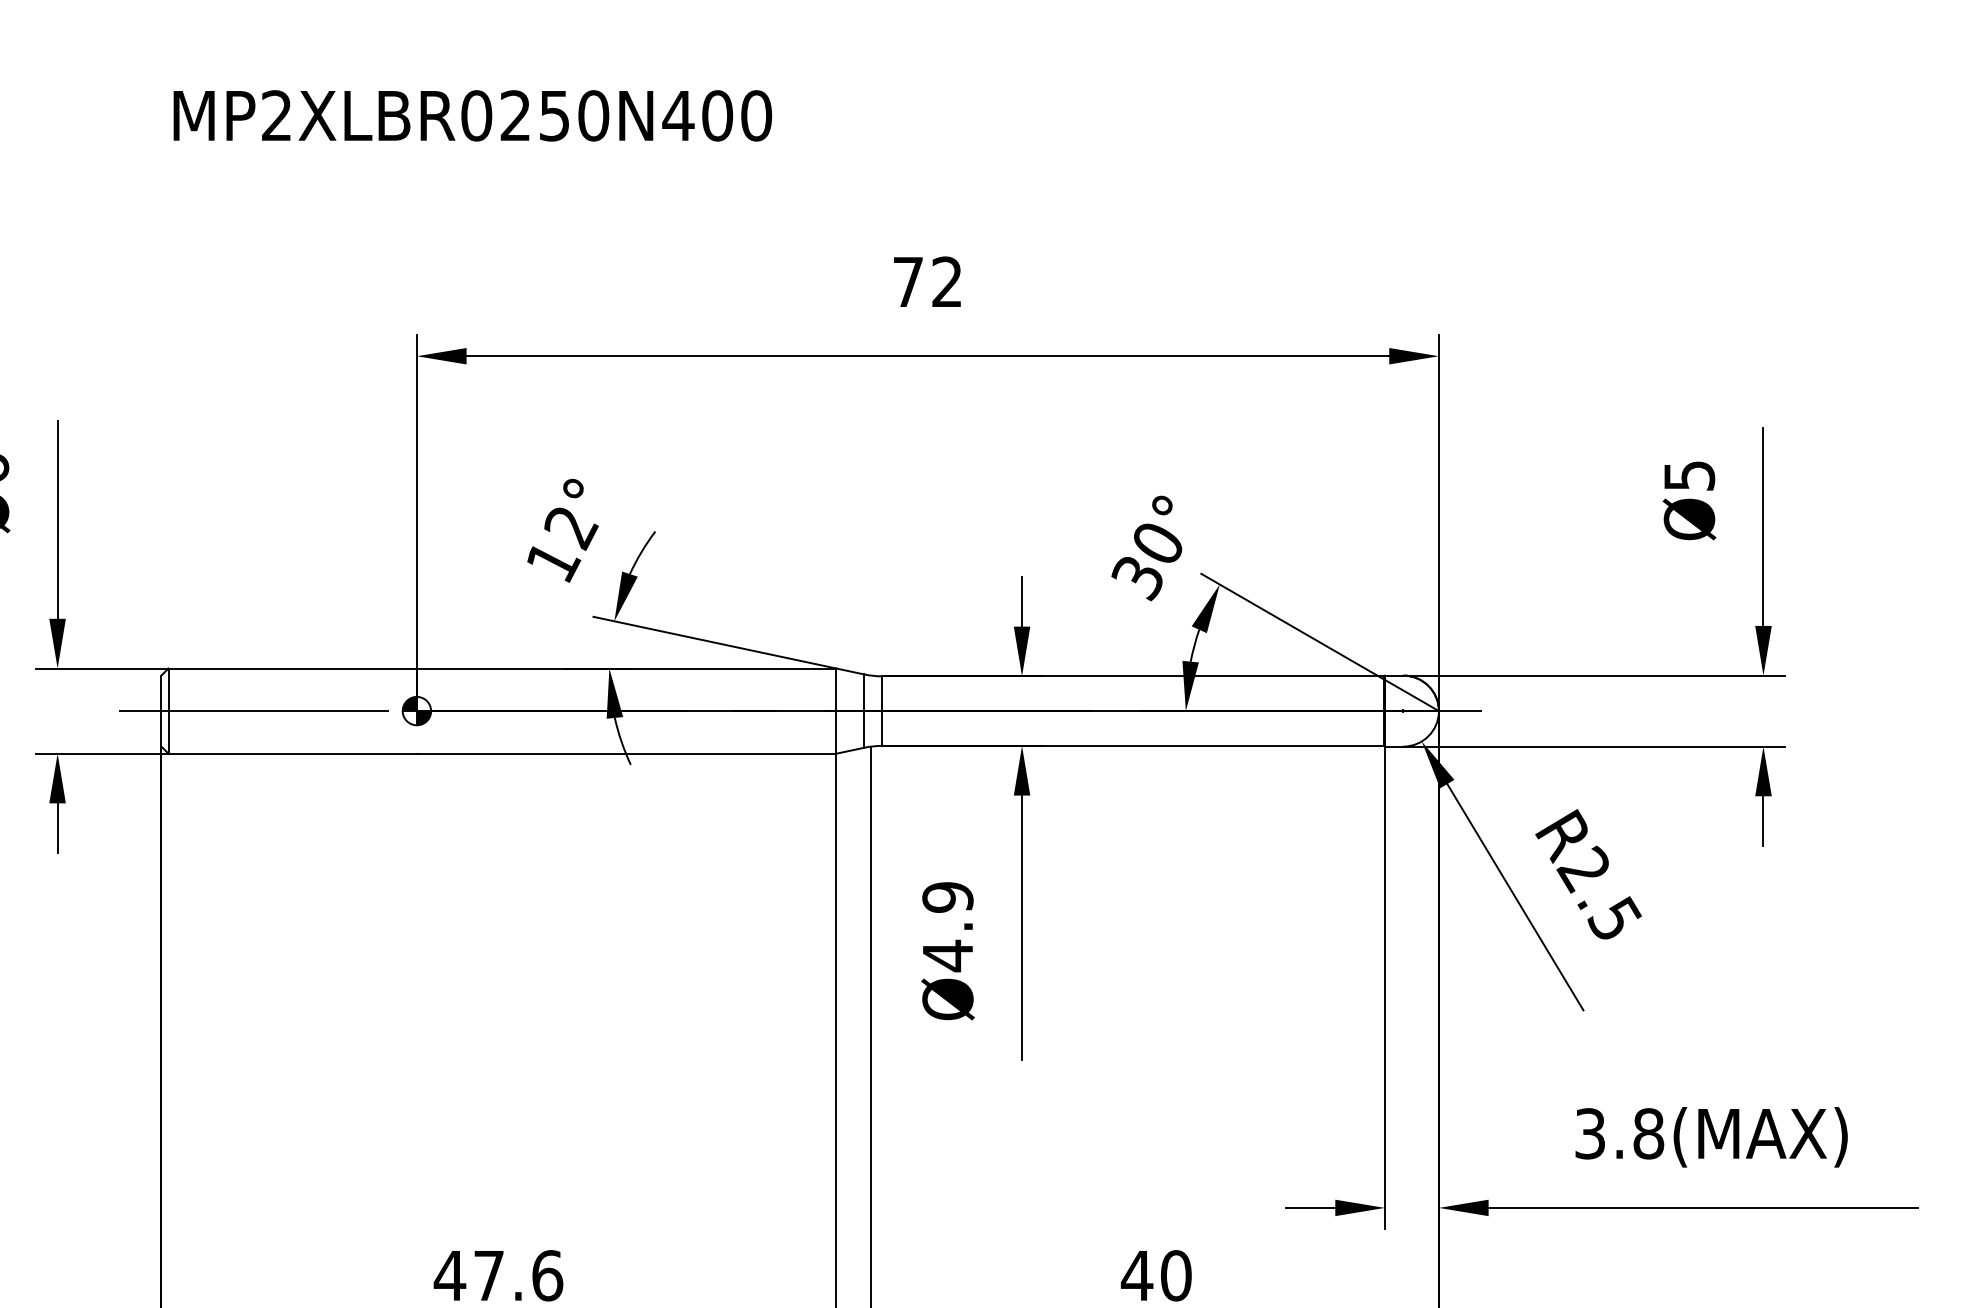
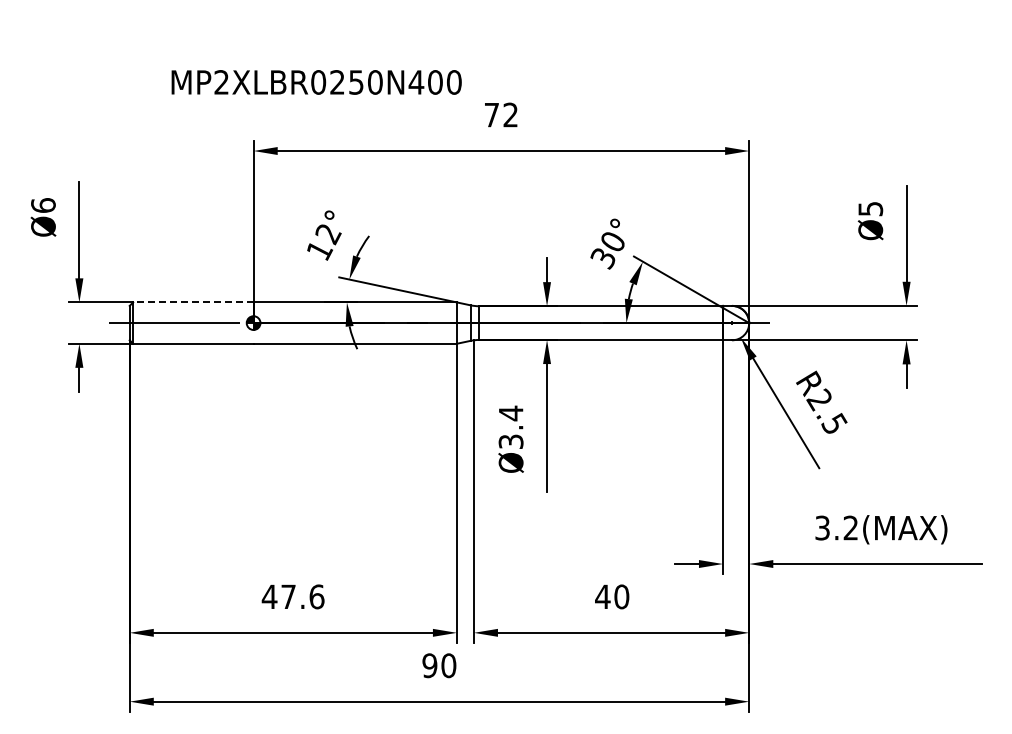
text: (472, 115) -> (316, 82), moved
line: (290, 668) -> (192, 302), solid -> dashed
text: (946, 926) -> (510, 427), Ø4.9 -> Ø3.4
text: (1647, 1132) -> (850, 527), 3.8(MAX) -> 3.2(MAX)

